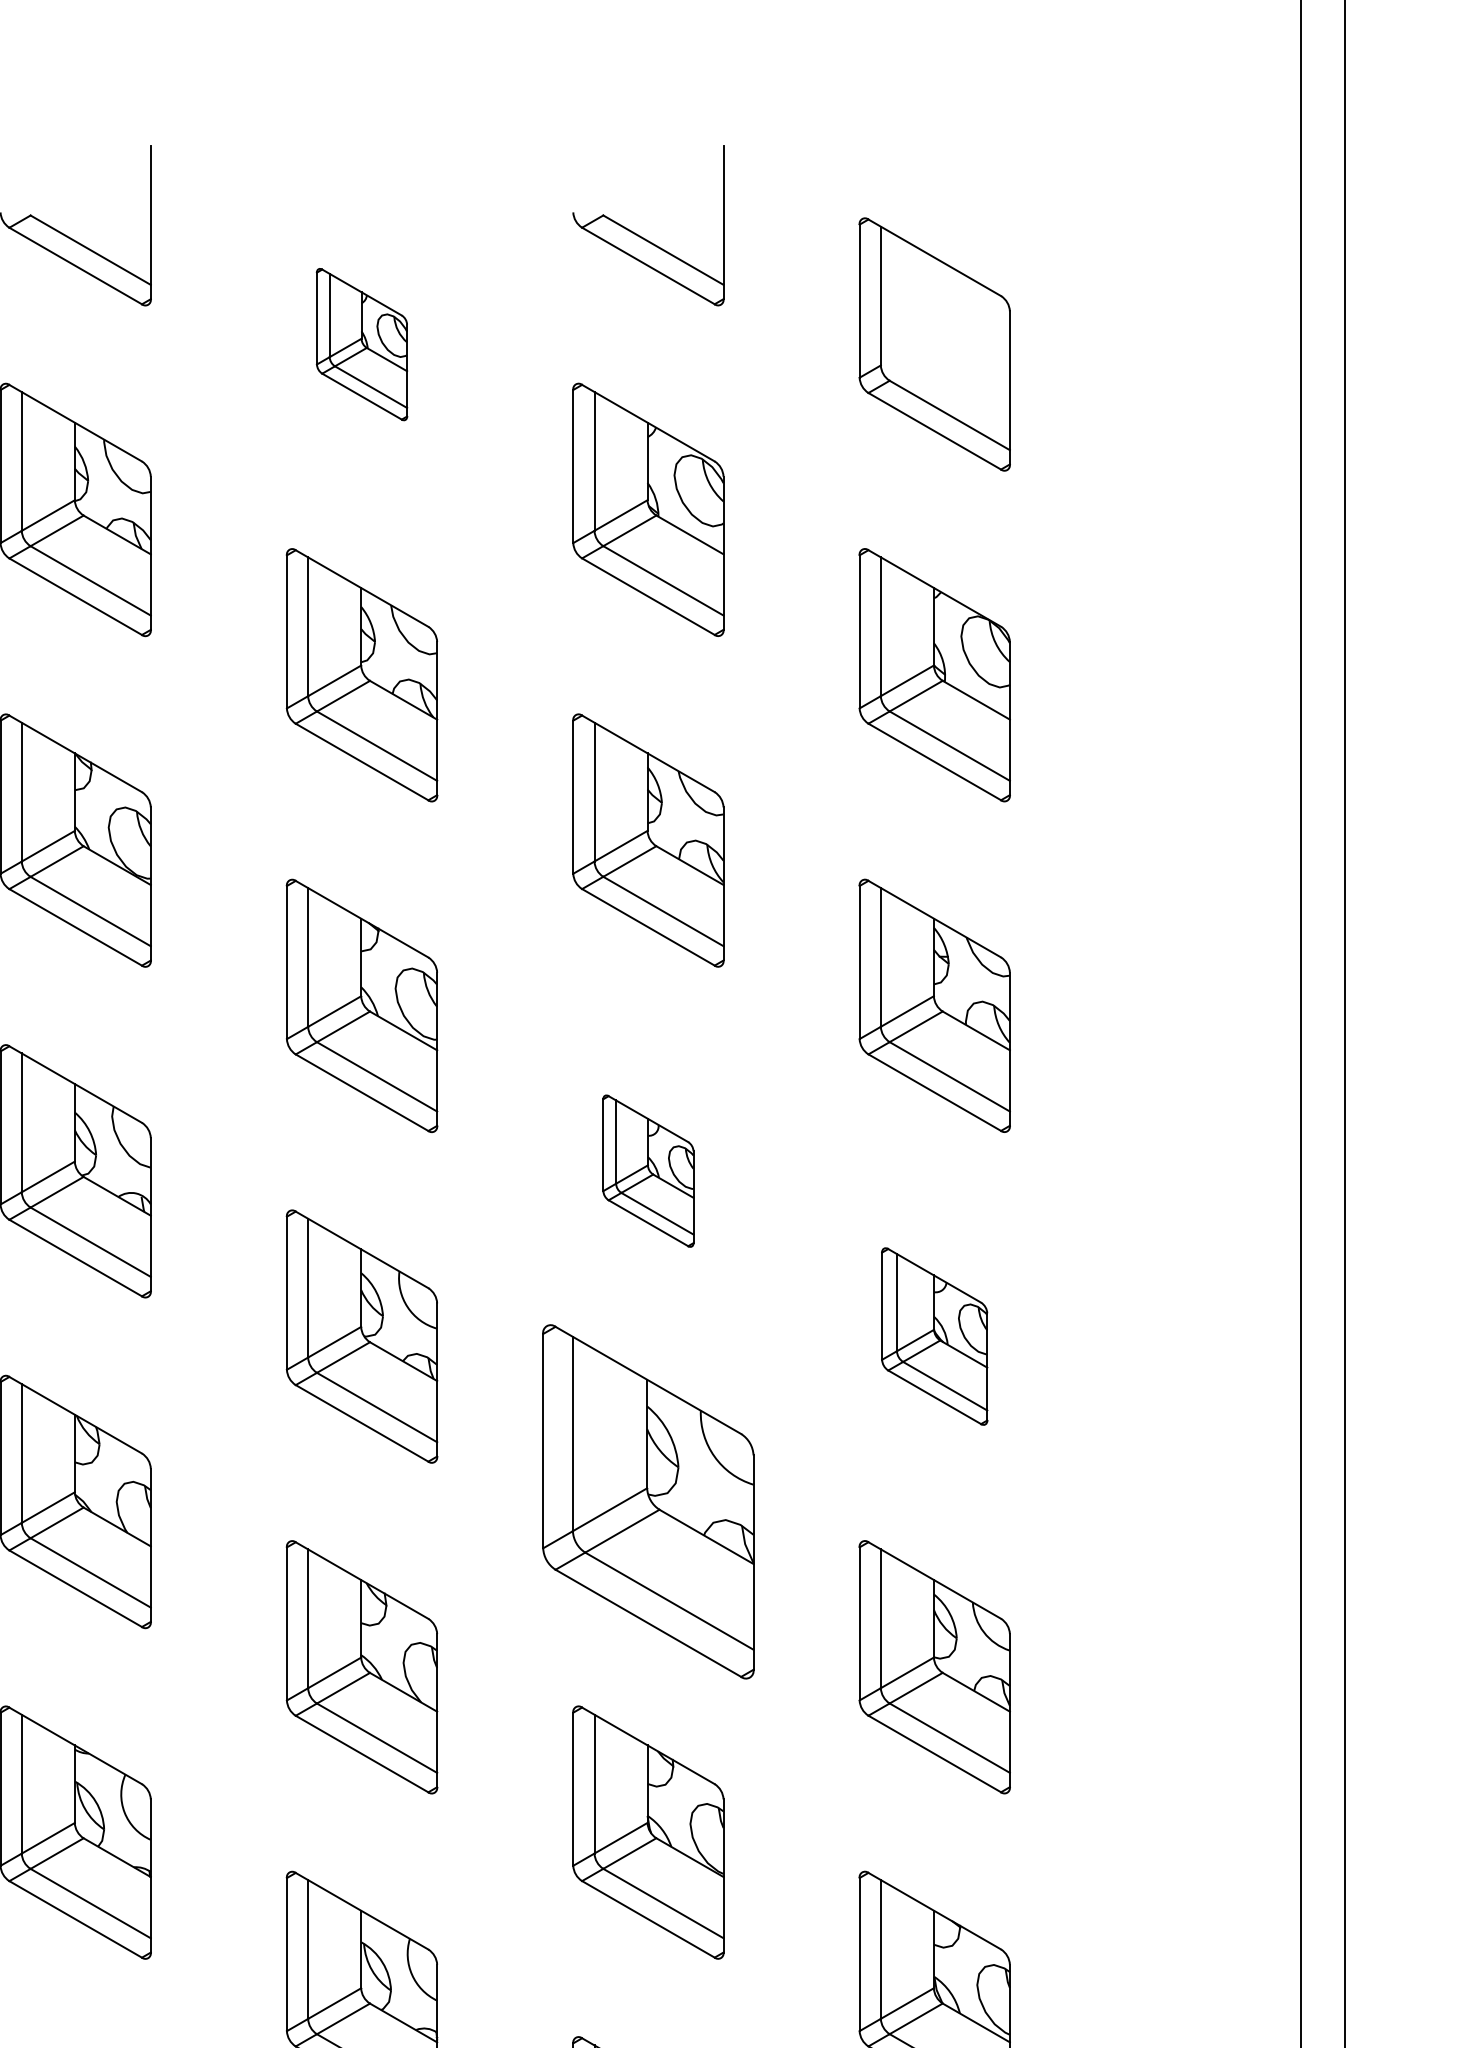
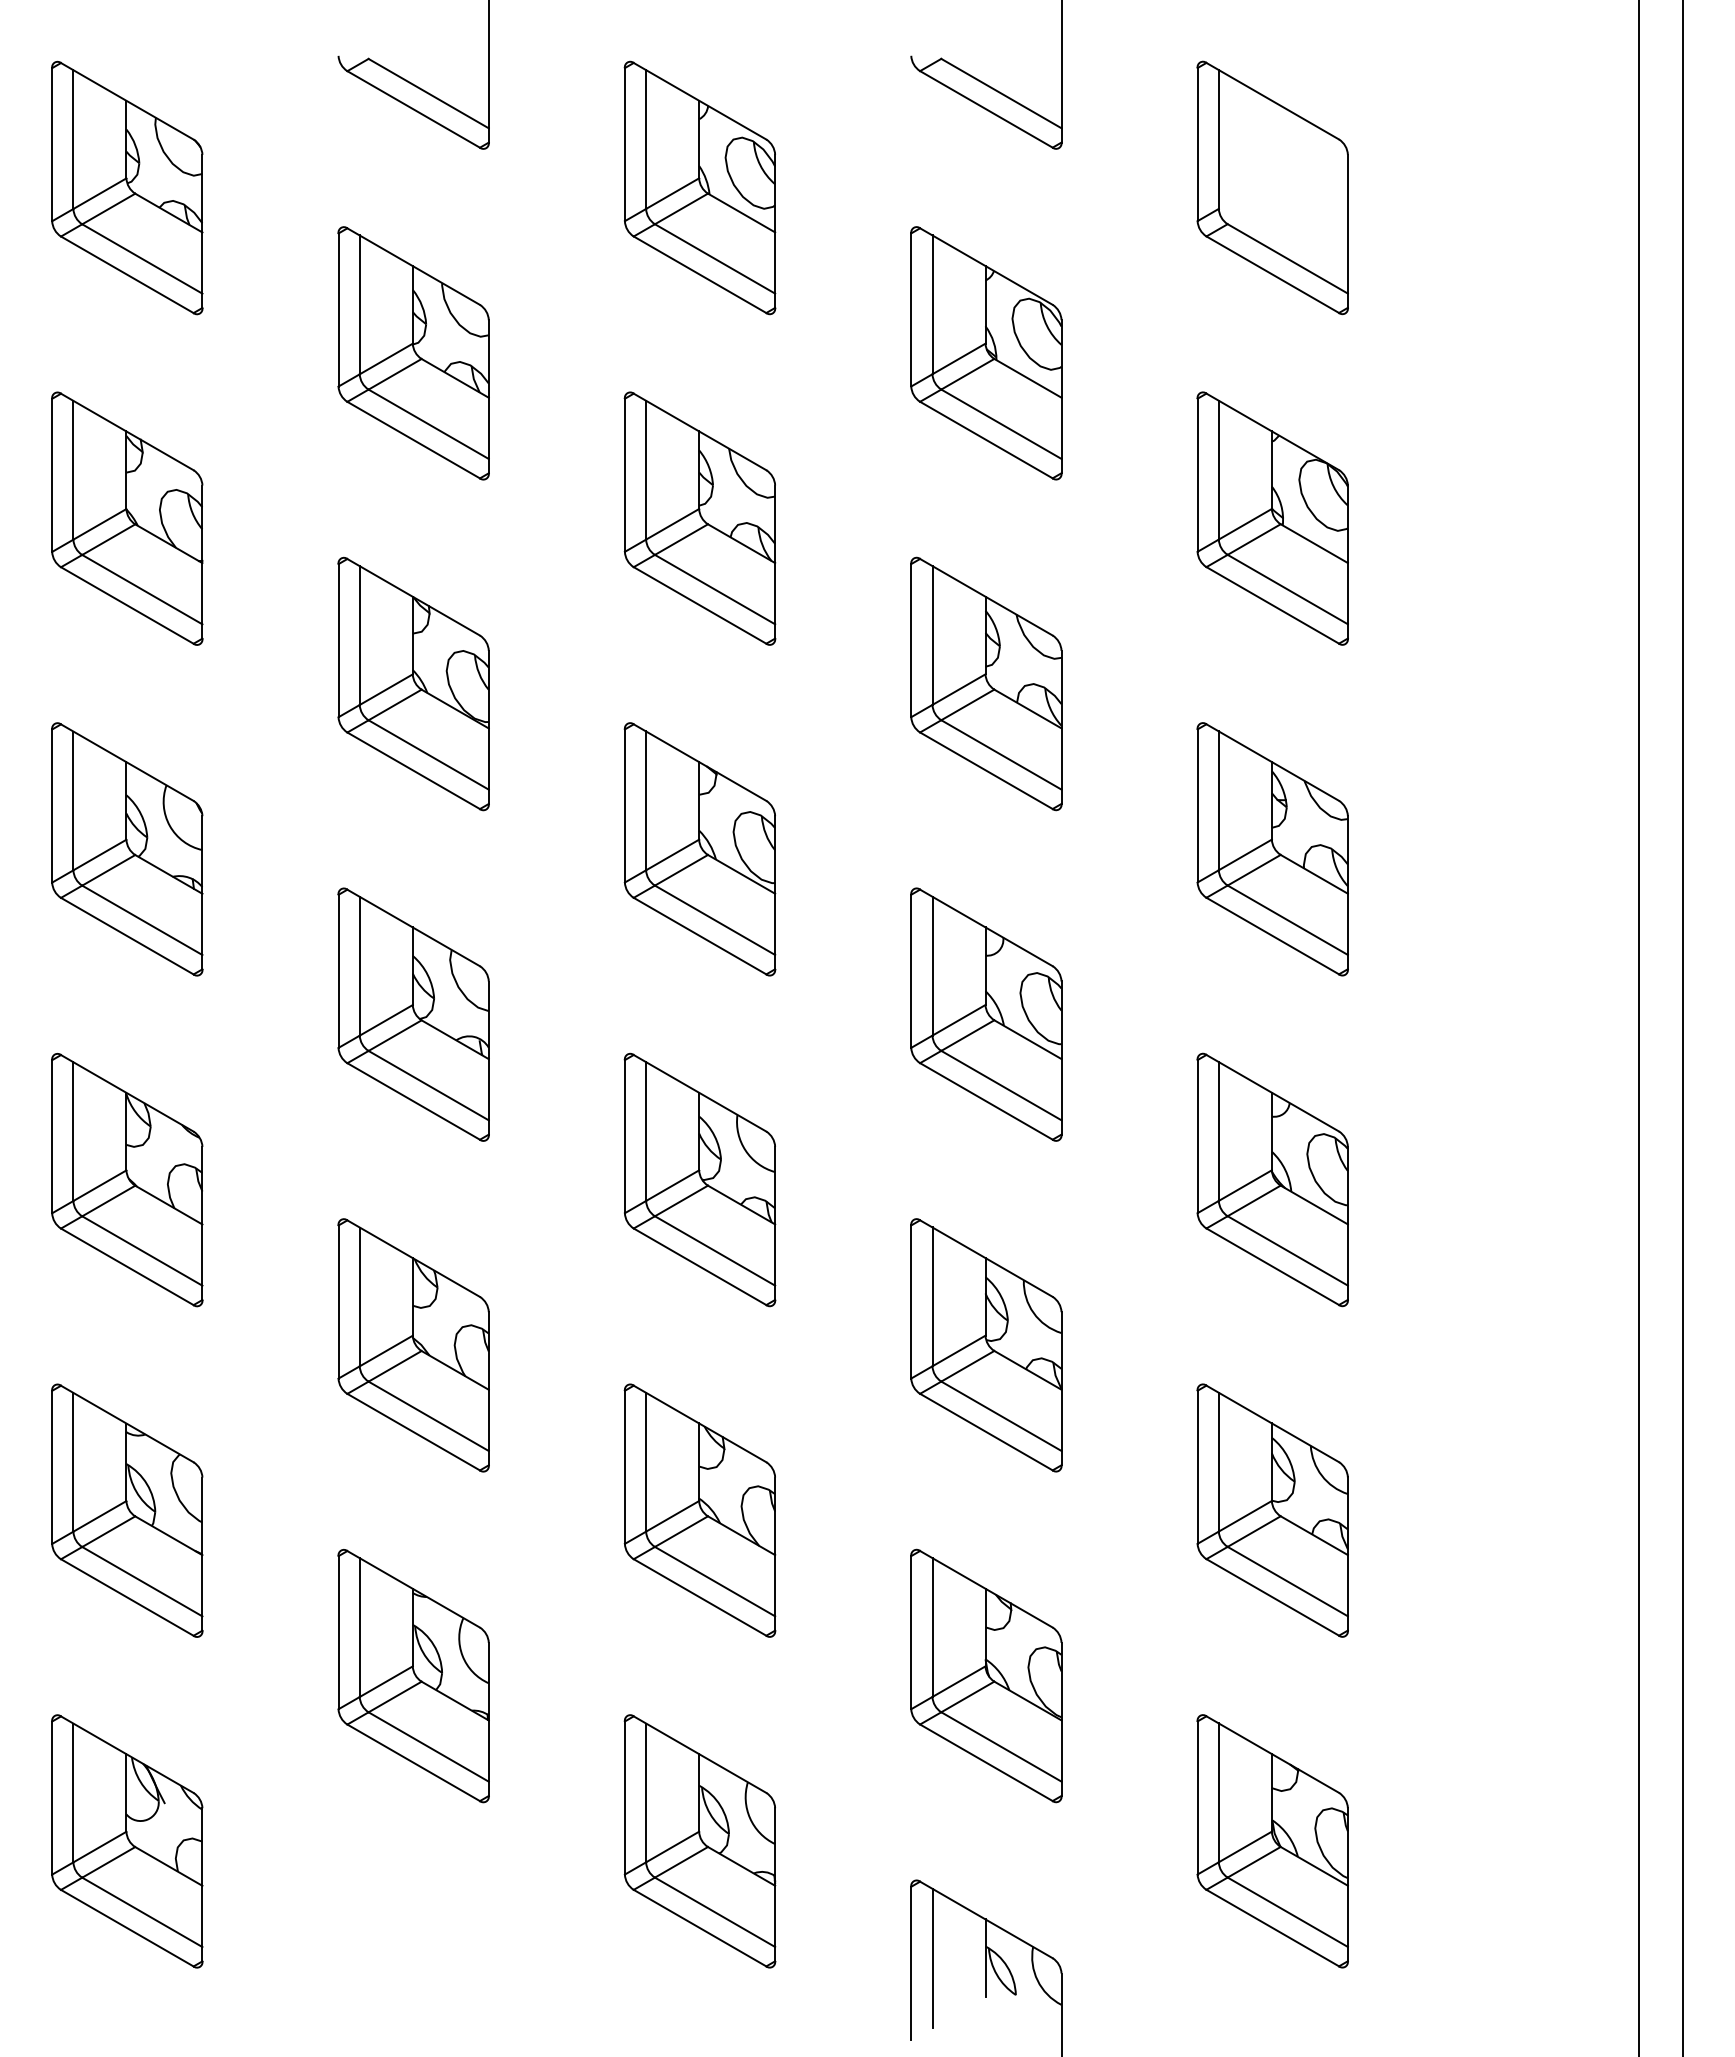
part: (361, 344) -> (699, 187), size x1.67
part: (648, 1171) -> (986, 1014), size x1.67
part: (934, 1336) -> (1272, 1179), size x1.43
part: (648, 1502) -> (986, 1345), size x0.71

